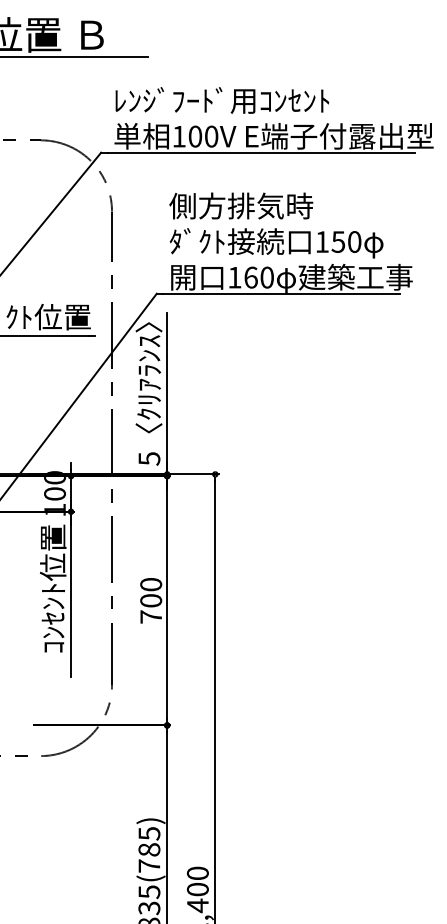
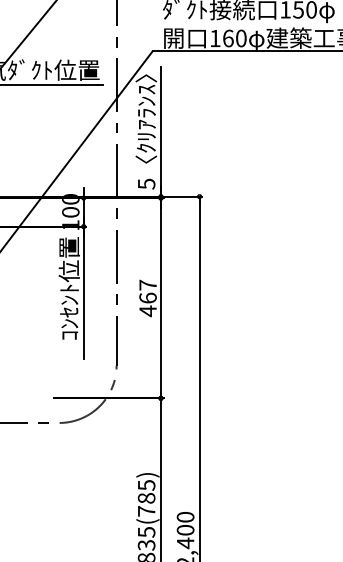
text: (151, 601) -> (148, 298), 700 -> 467

